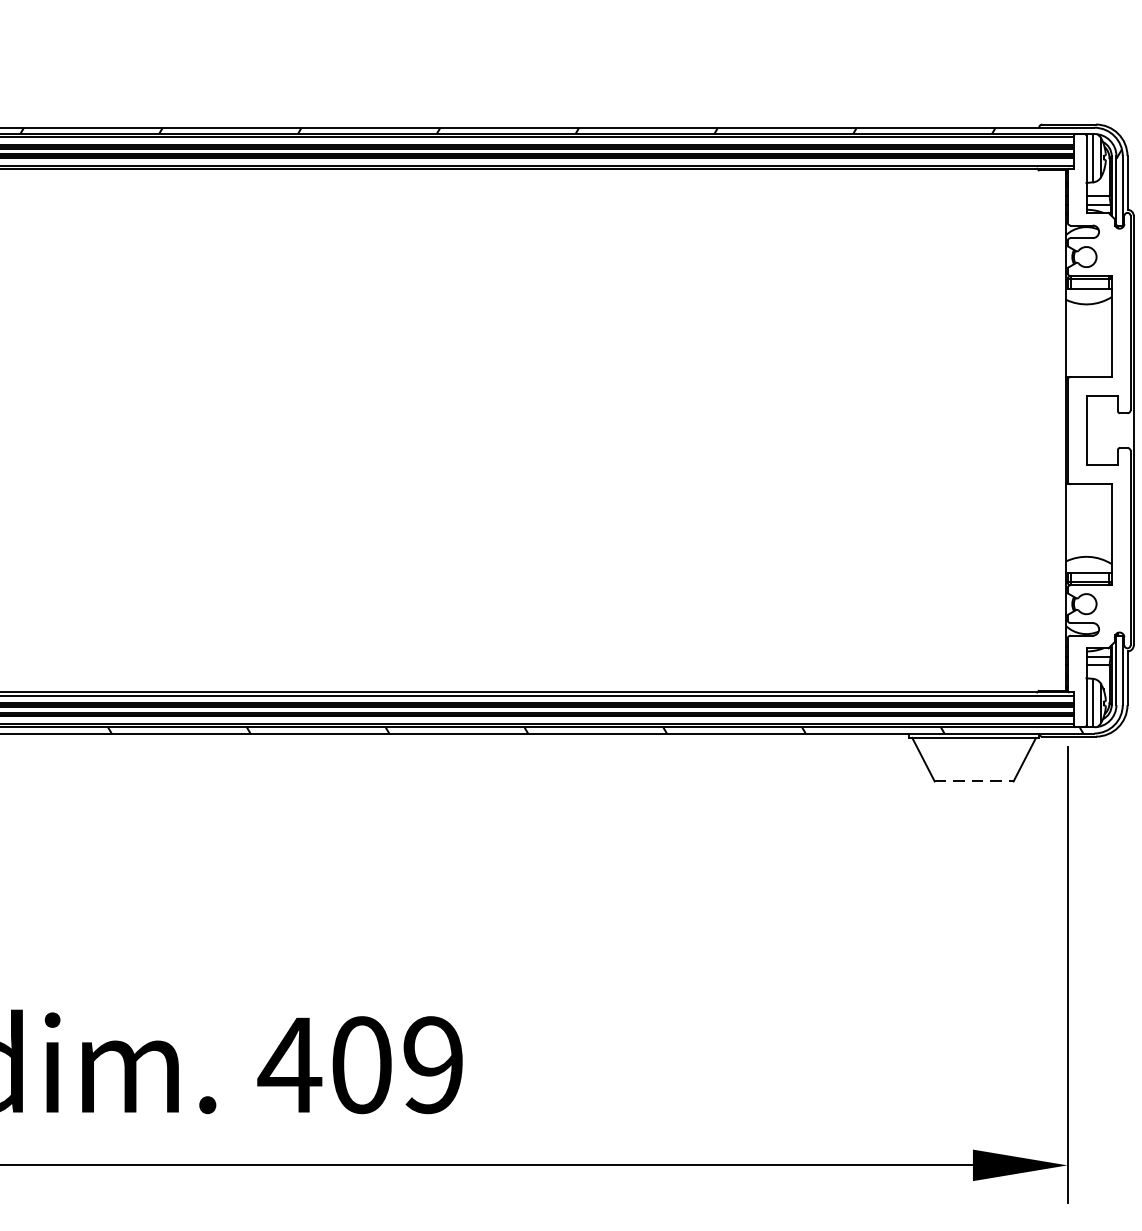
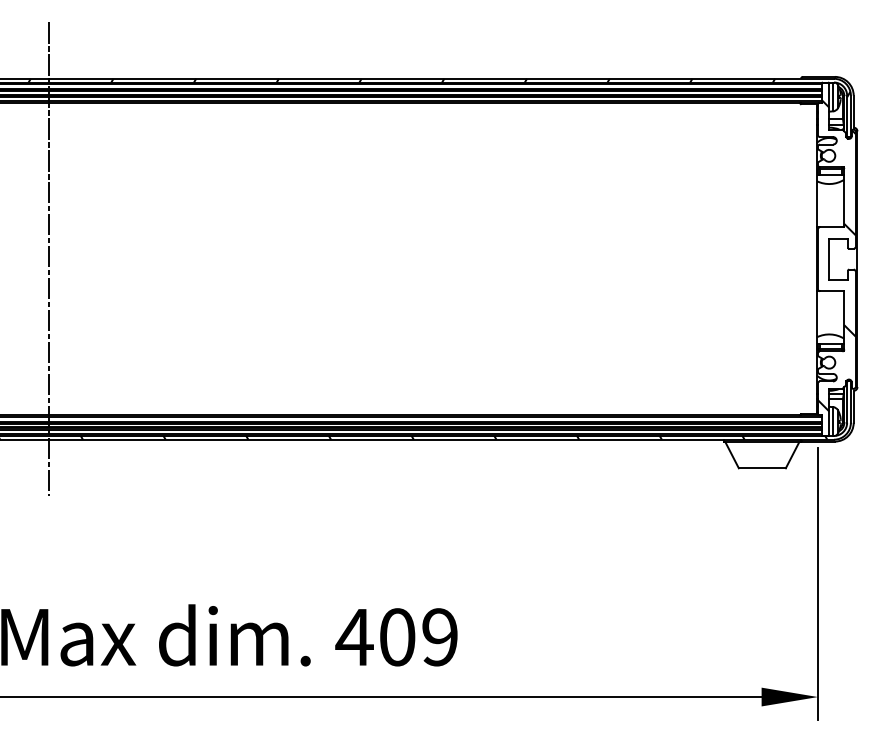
hatch: (1098, 424) -> (836, 255), added
line: (974, 781) -> (762, 468), dashed -> solid

